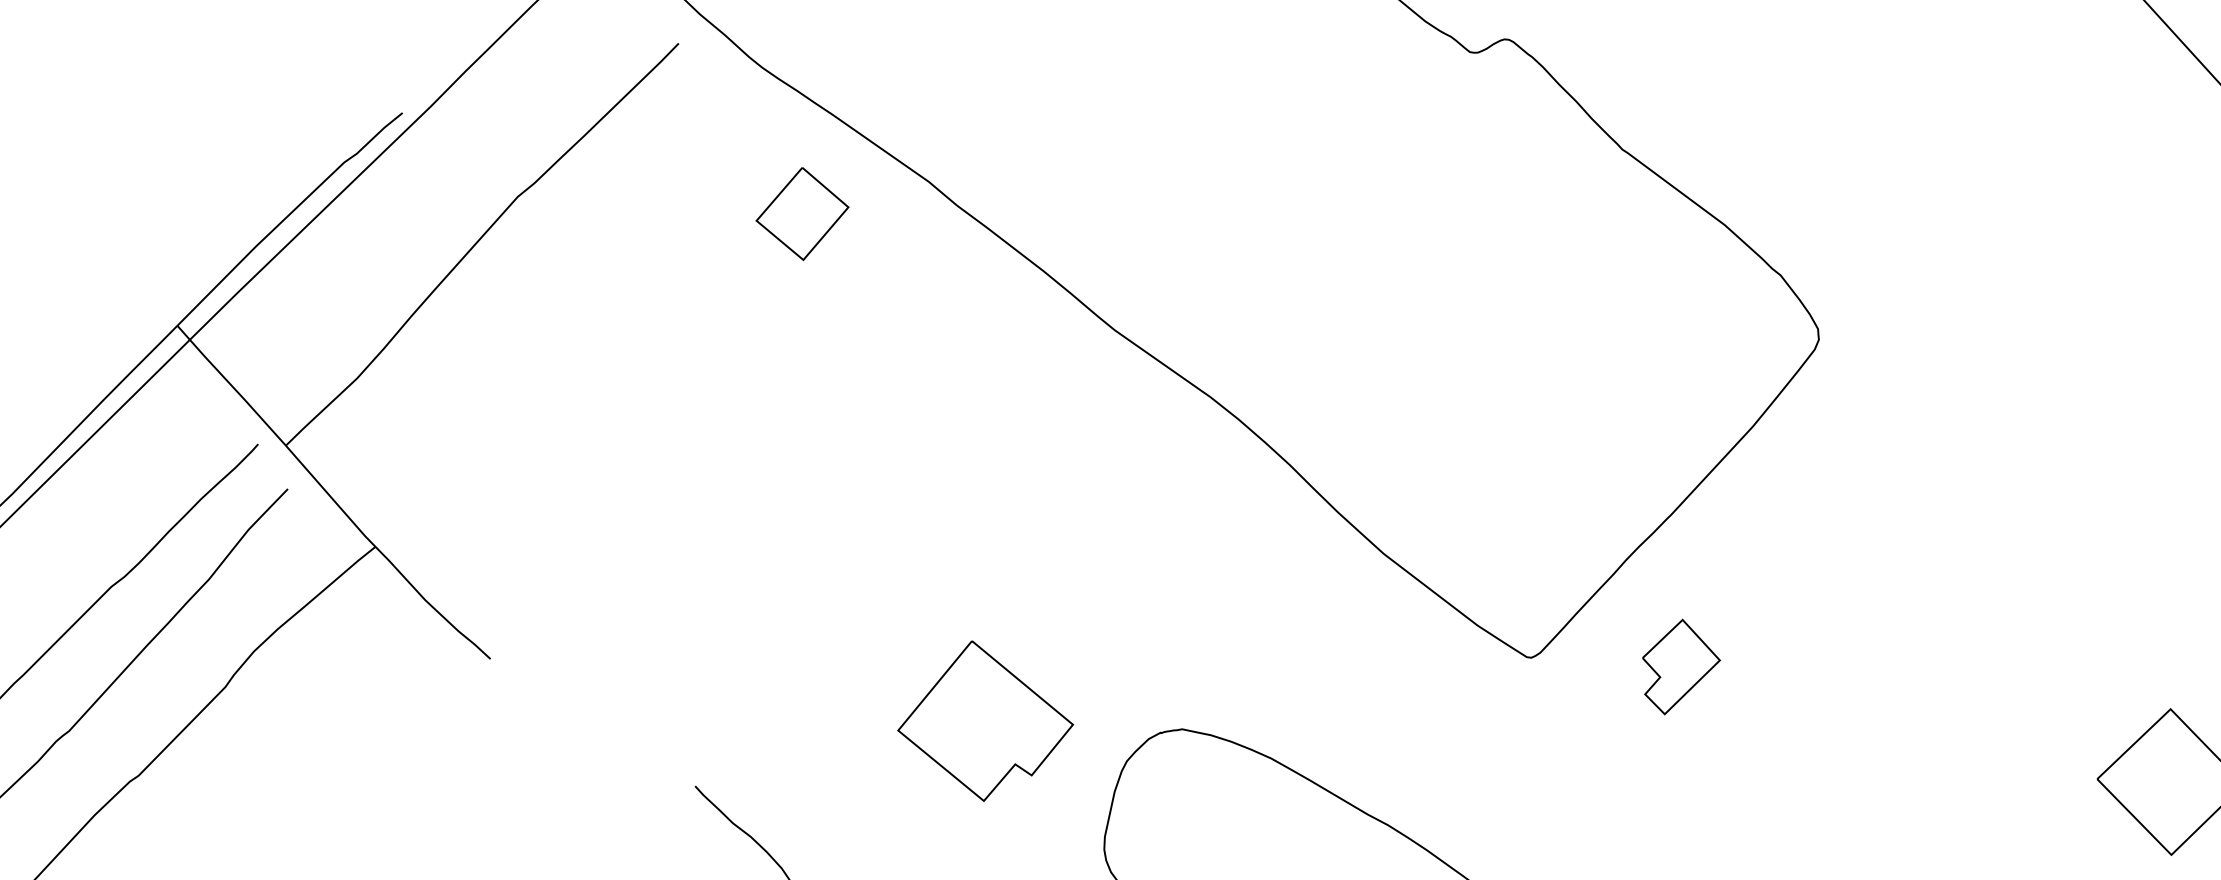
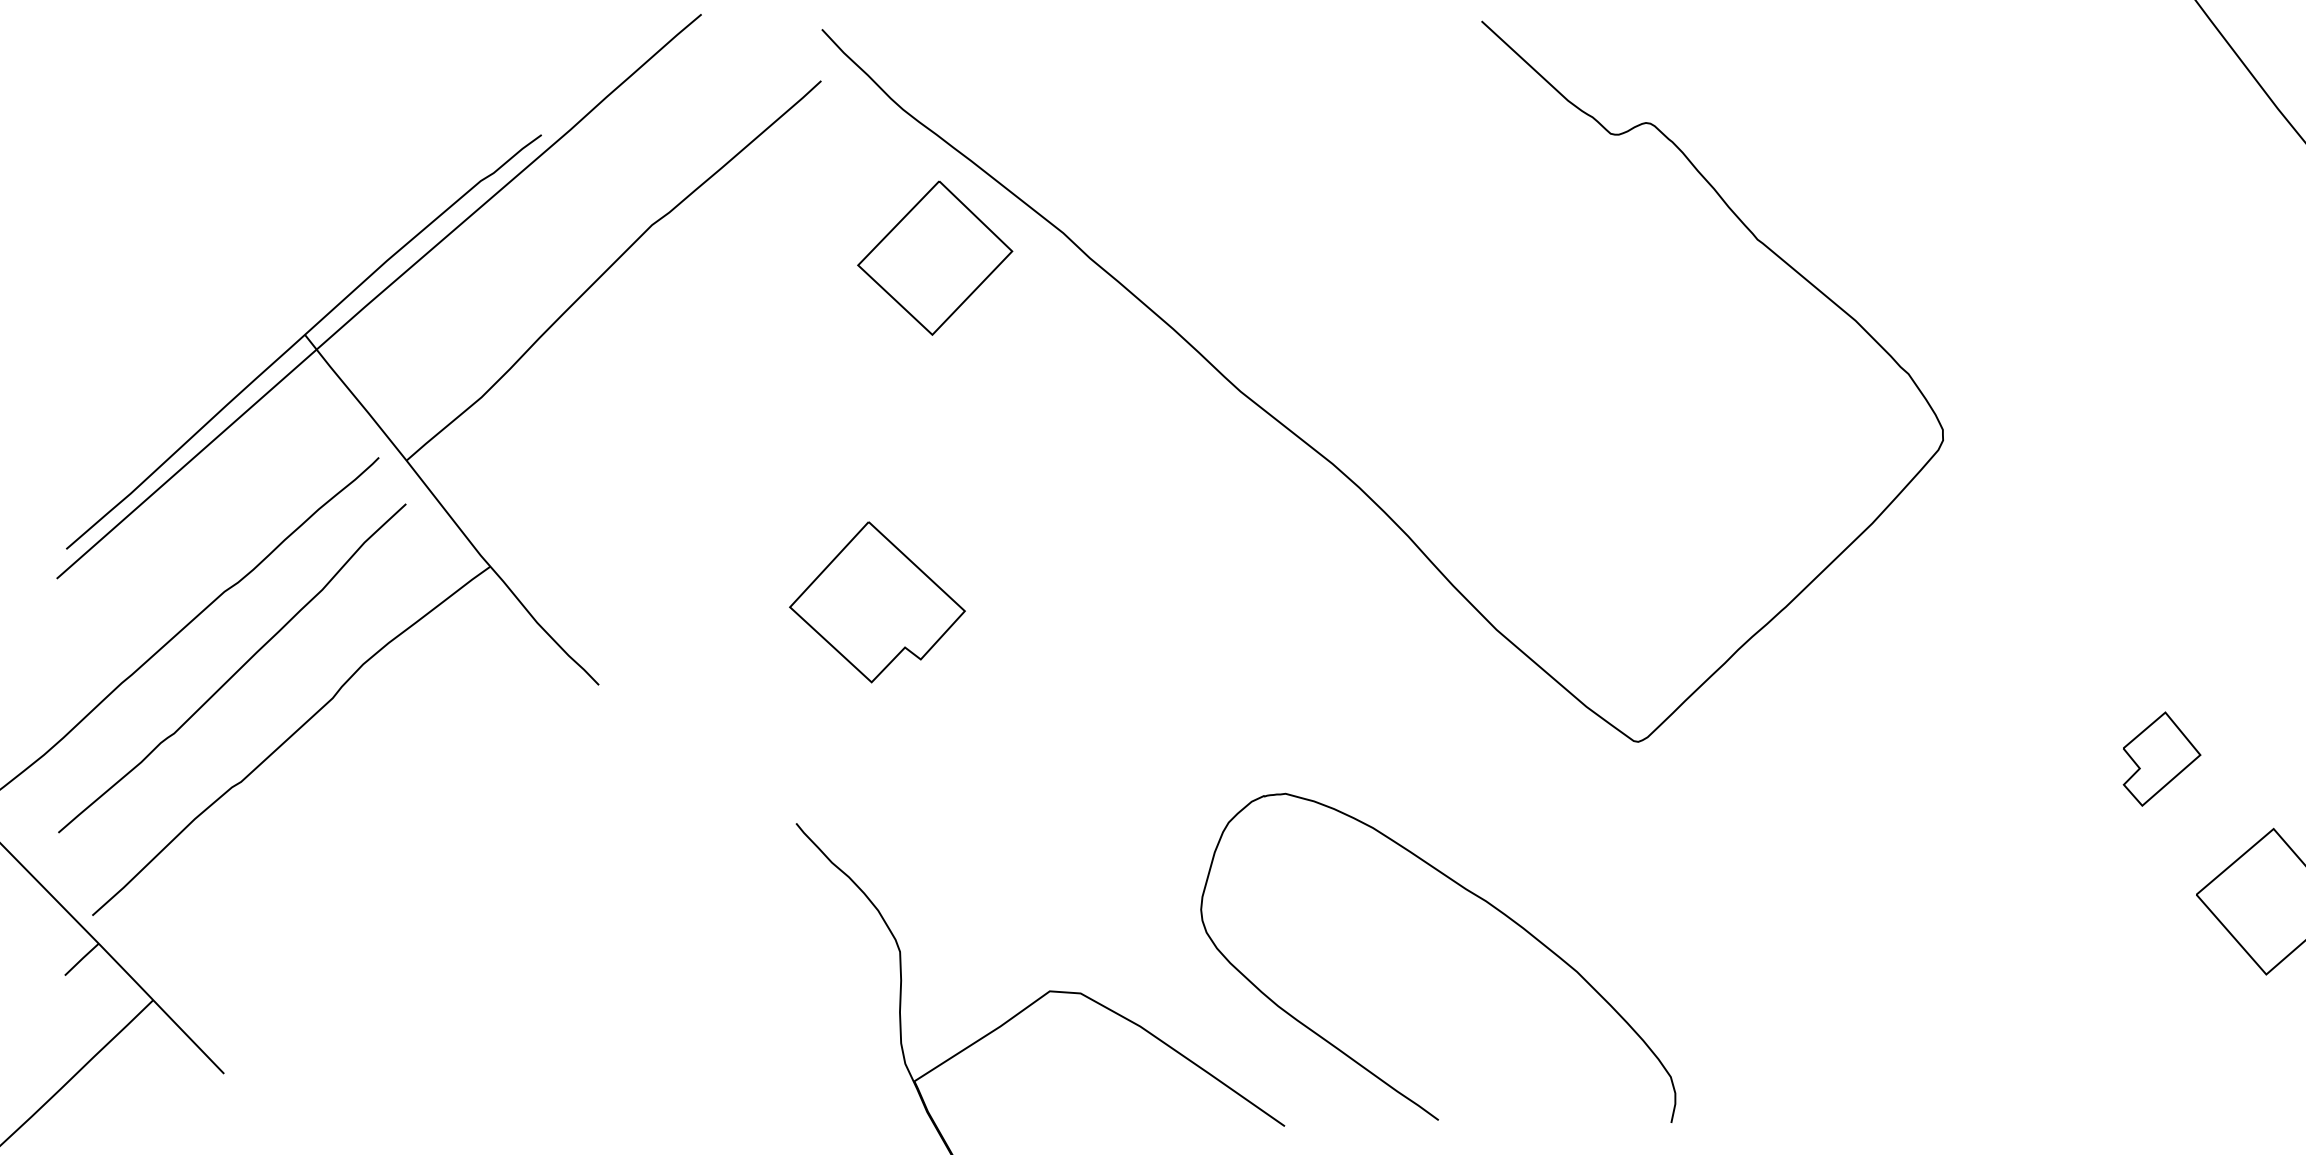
part: (802, 213) -> (935, 257), size x1.67
part: (1681, 666) -> (2161, 758), moved
part: (985, 720) -> (877, 602), moved

